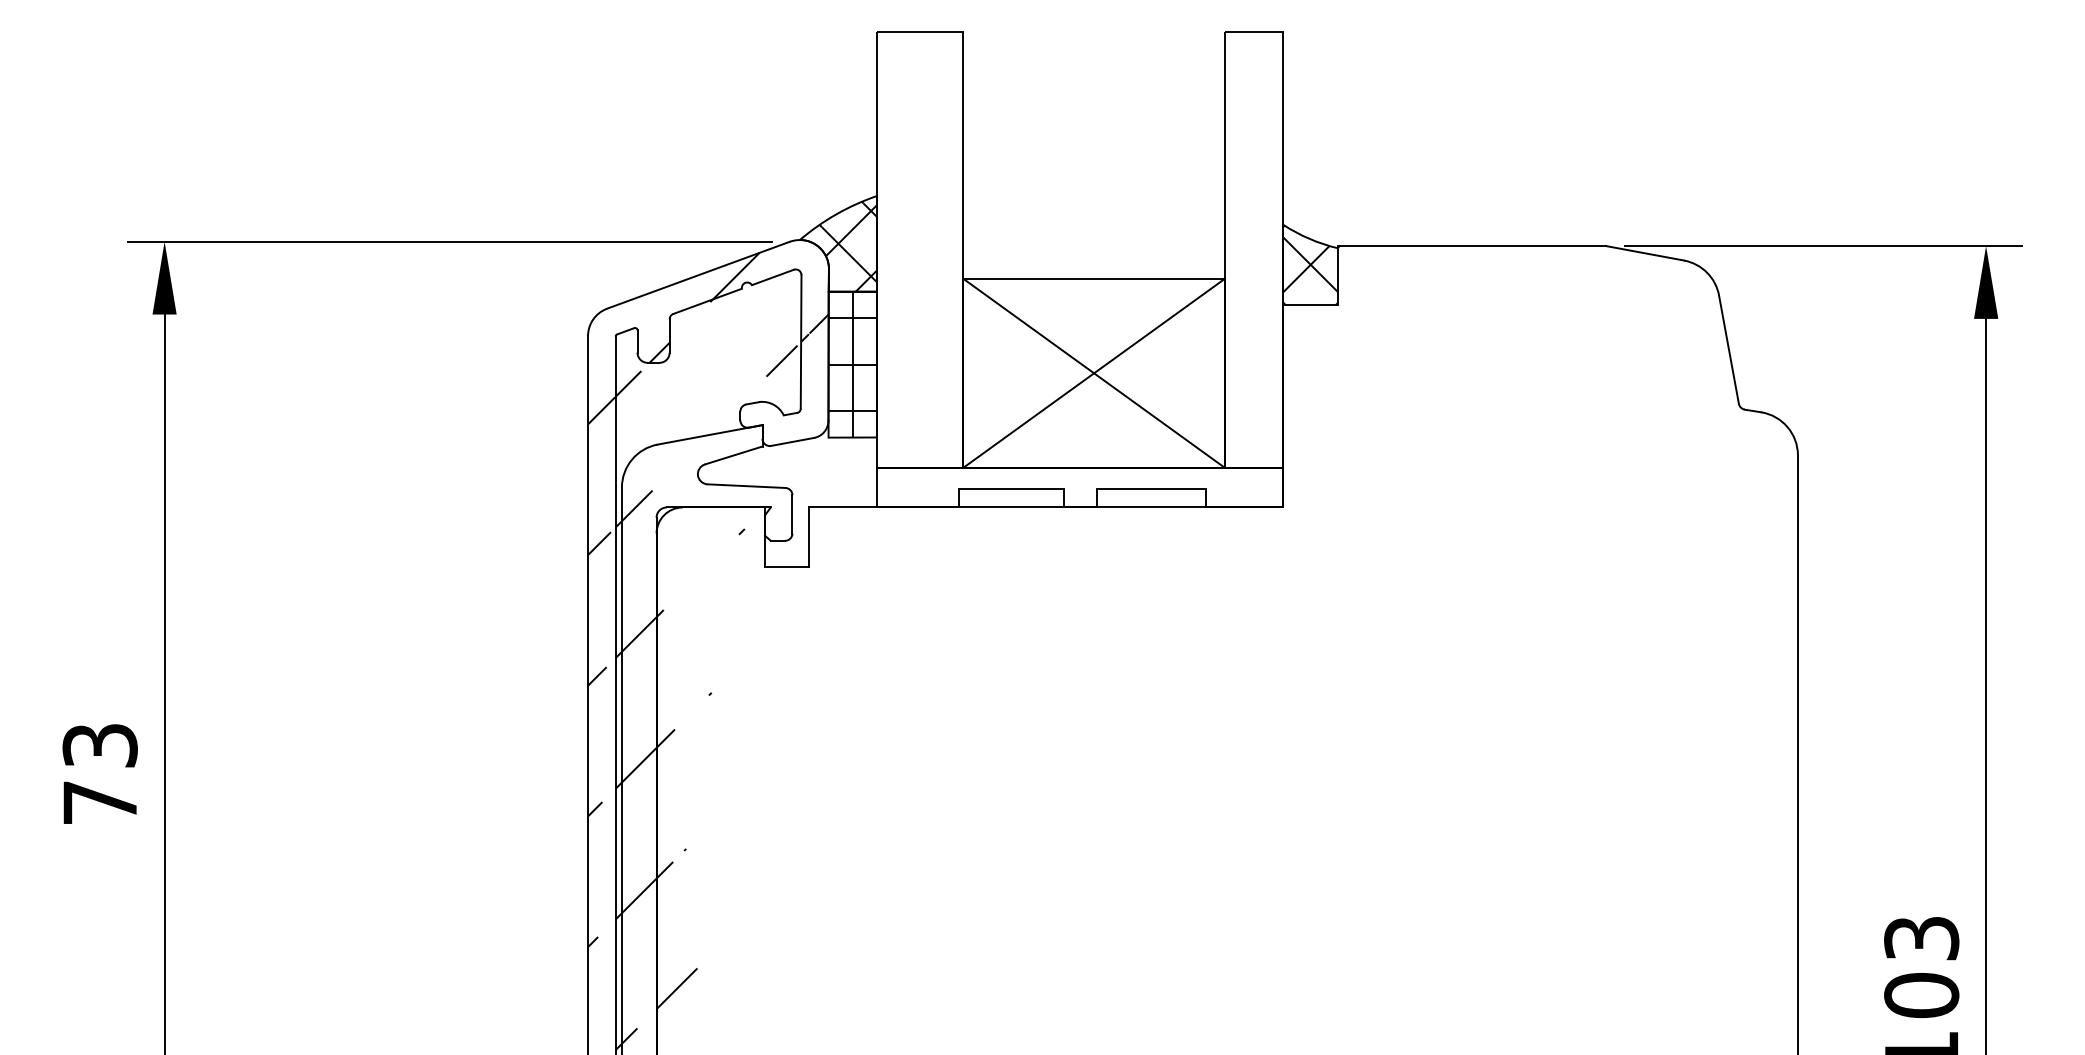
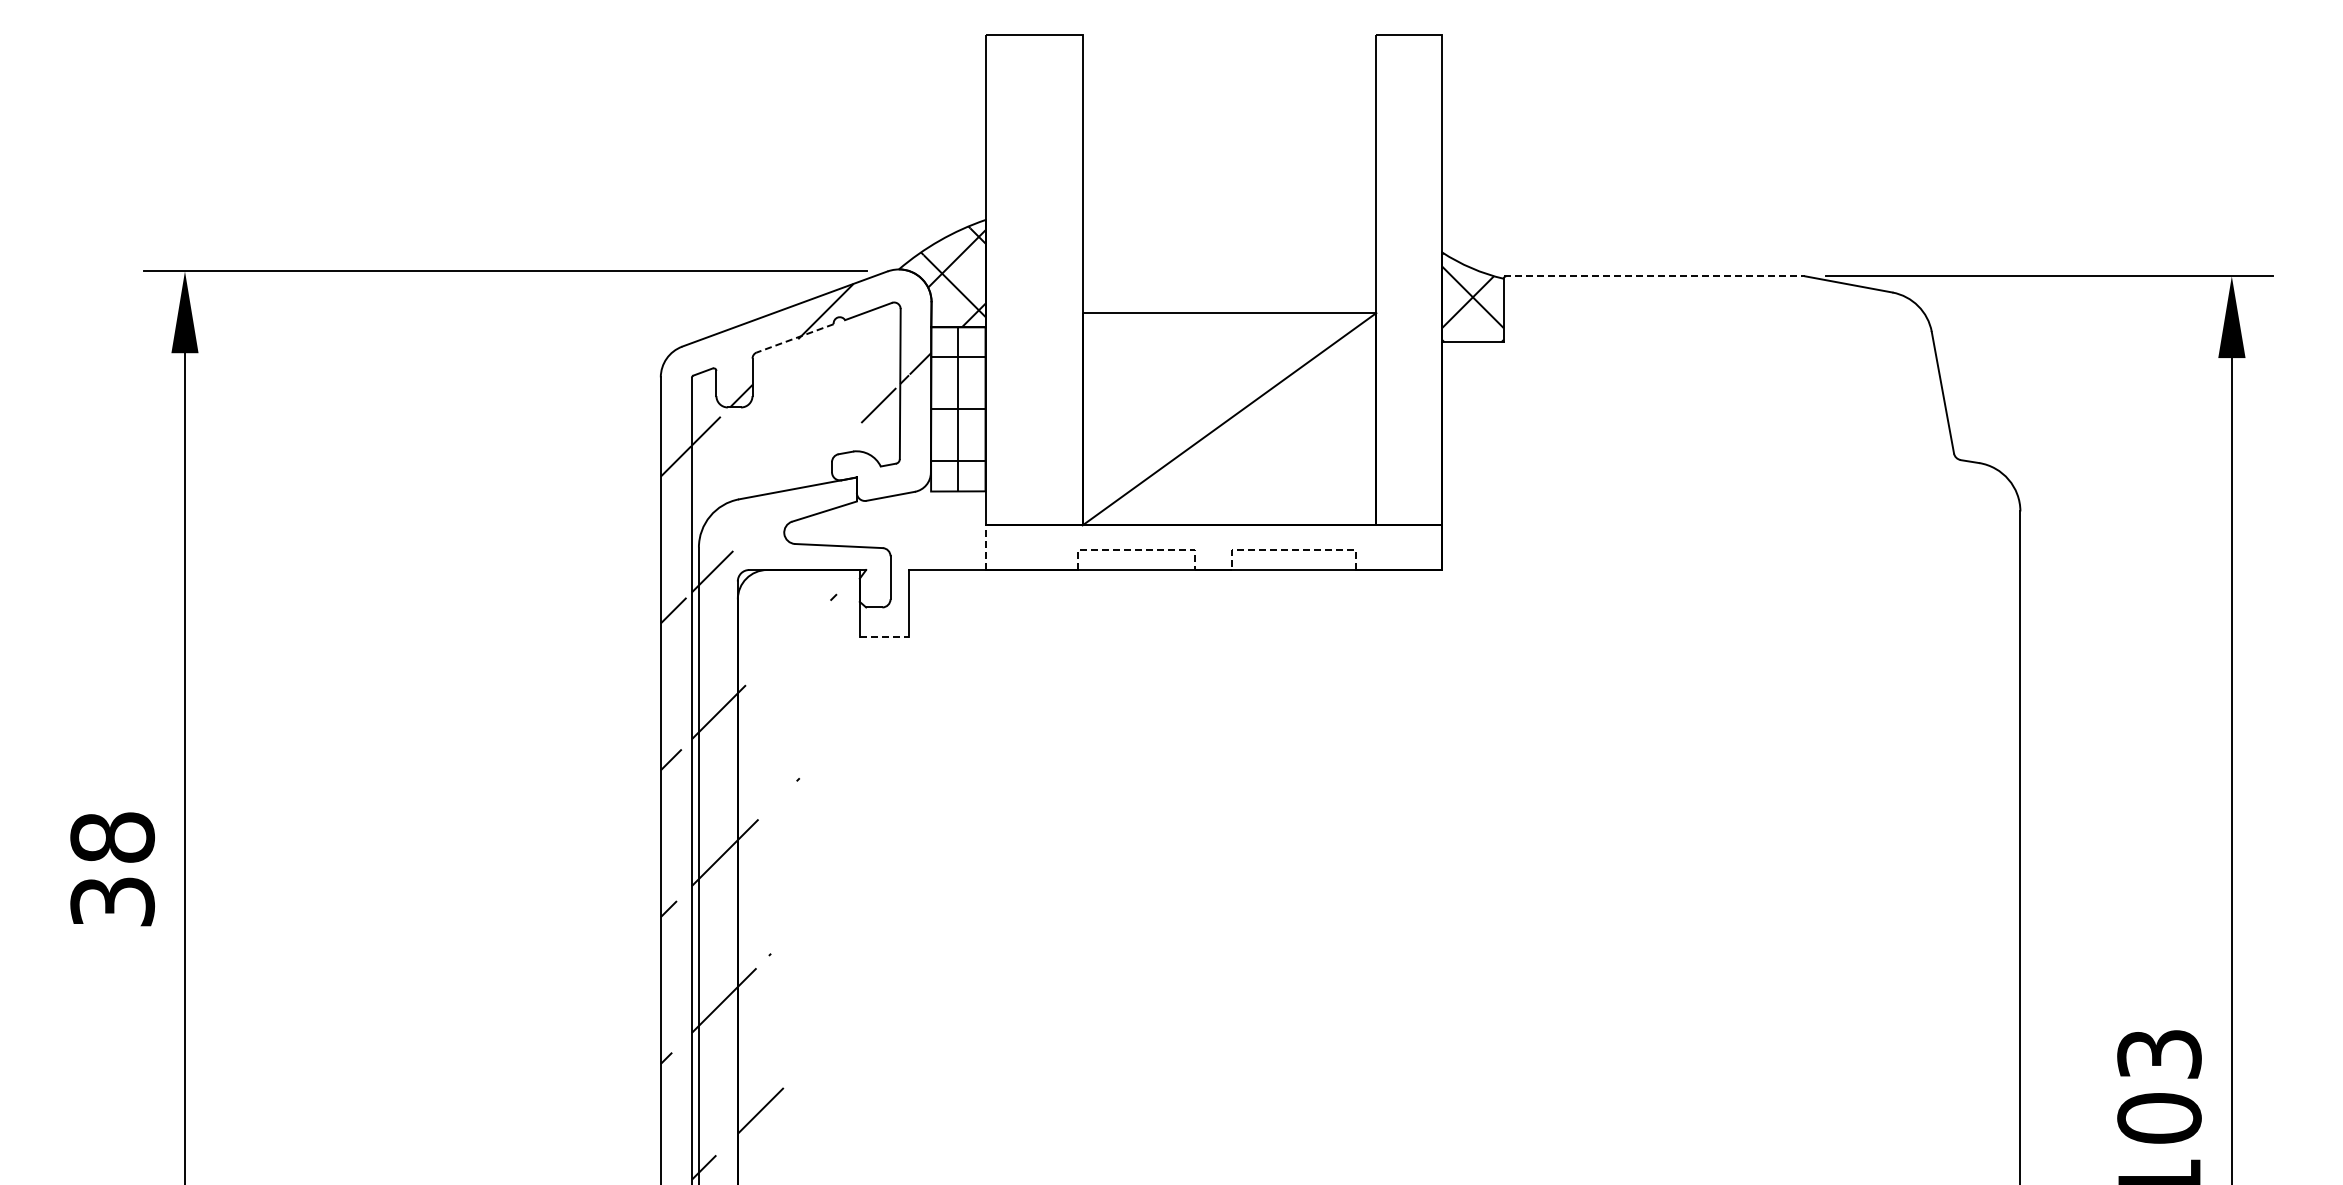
line: (1472, 246) -> (1654, 276), solid -> dashed
line: (707, 301) -> (795, 338), solid -> dashed
line: (1094, 373) -> (1229, 419), removed
line: (876, 487) -> (985, 547), solid -> dashed
line: (1011, 489) -> (1136, 549), solid -> dashed
line: (1151, 489) -> (1294, 549), solid -> dashed
line: (787, 566) -> (884, 636), solid -> dashed
text: (100, 774) -> (112, 869), 73 -> 38

